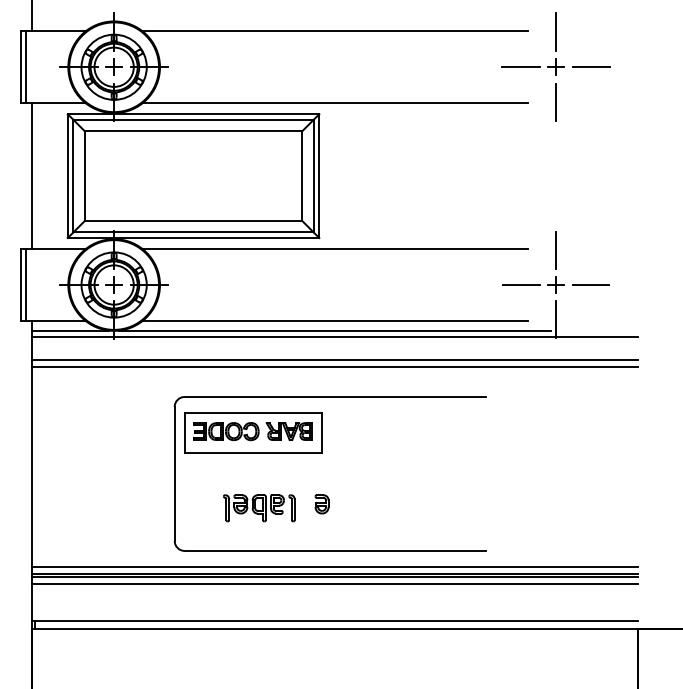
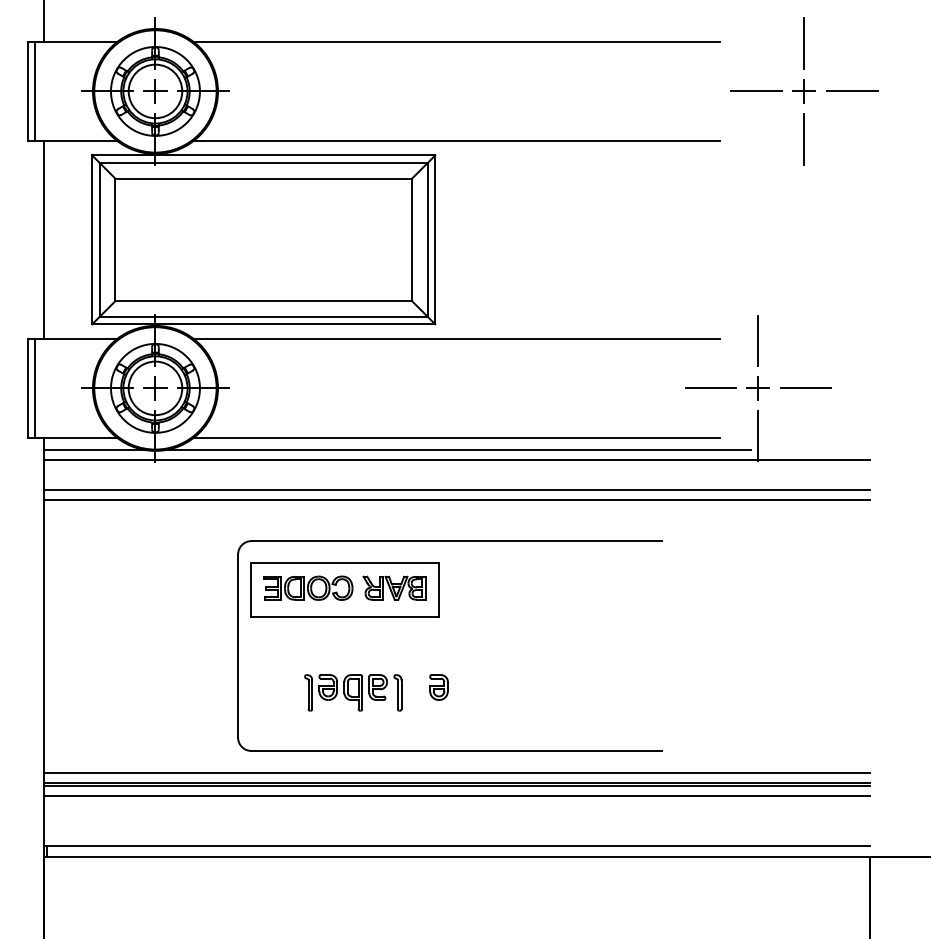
part: (556, 67) -> (804, 91), moved

